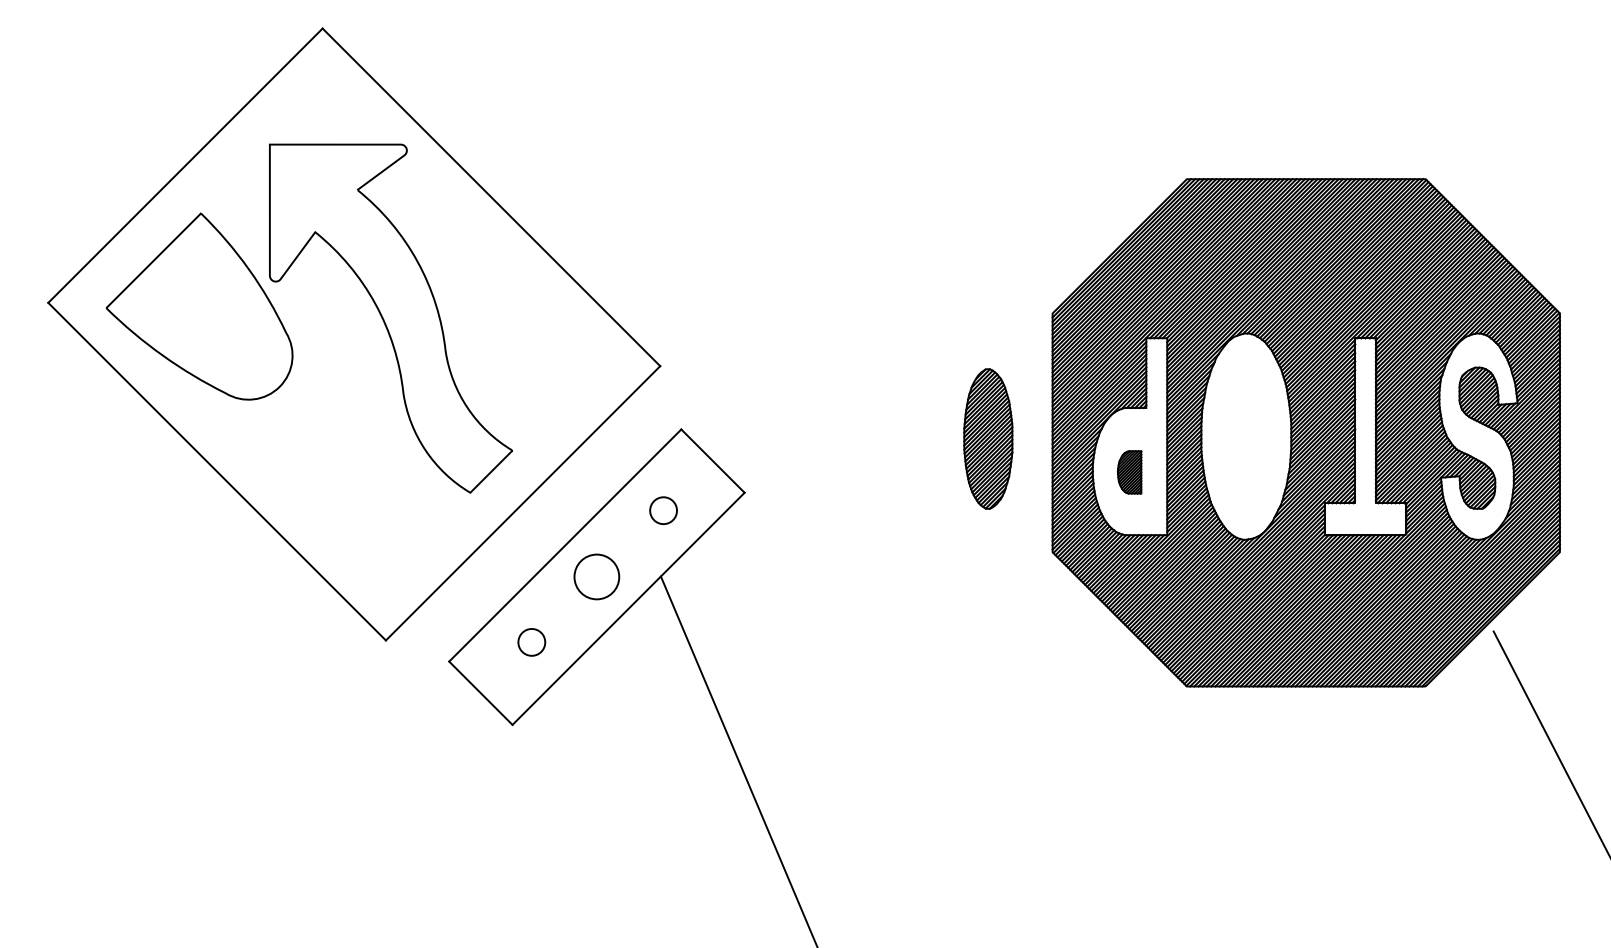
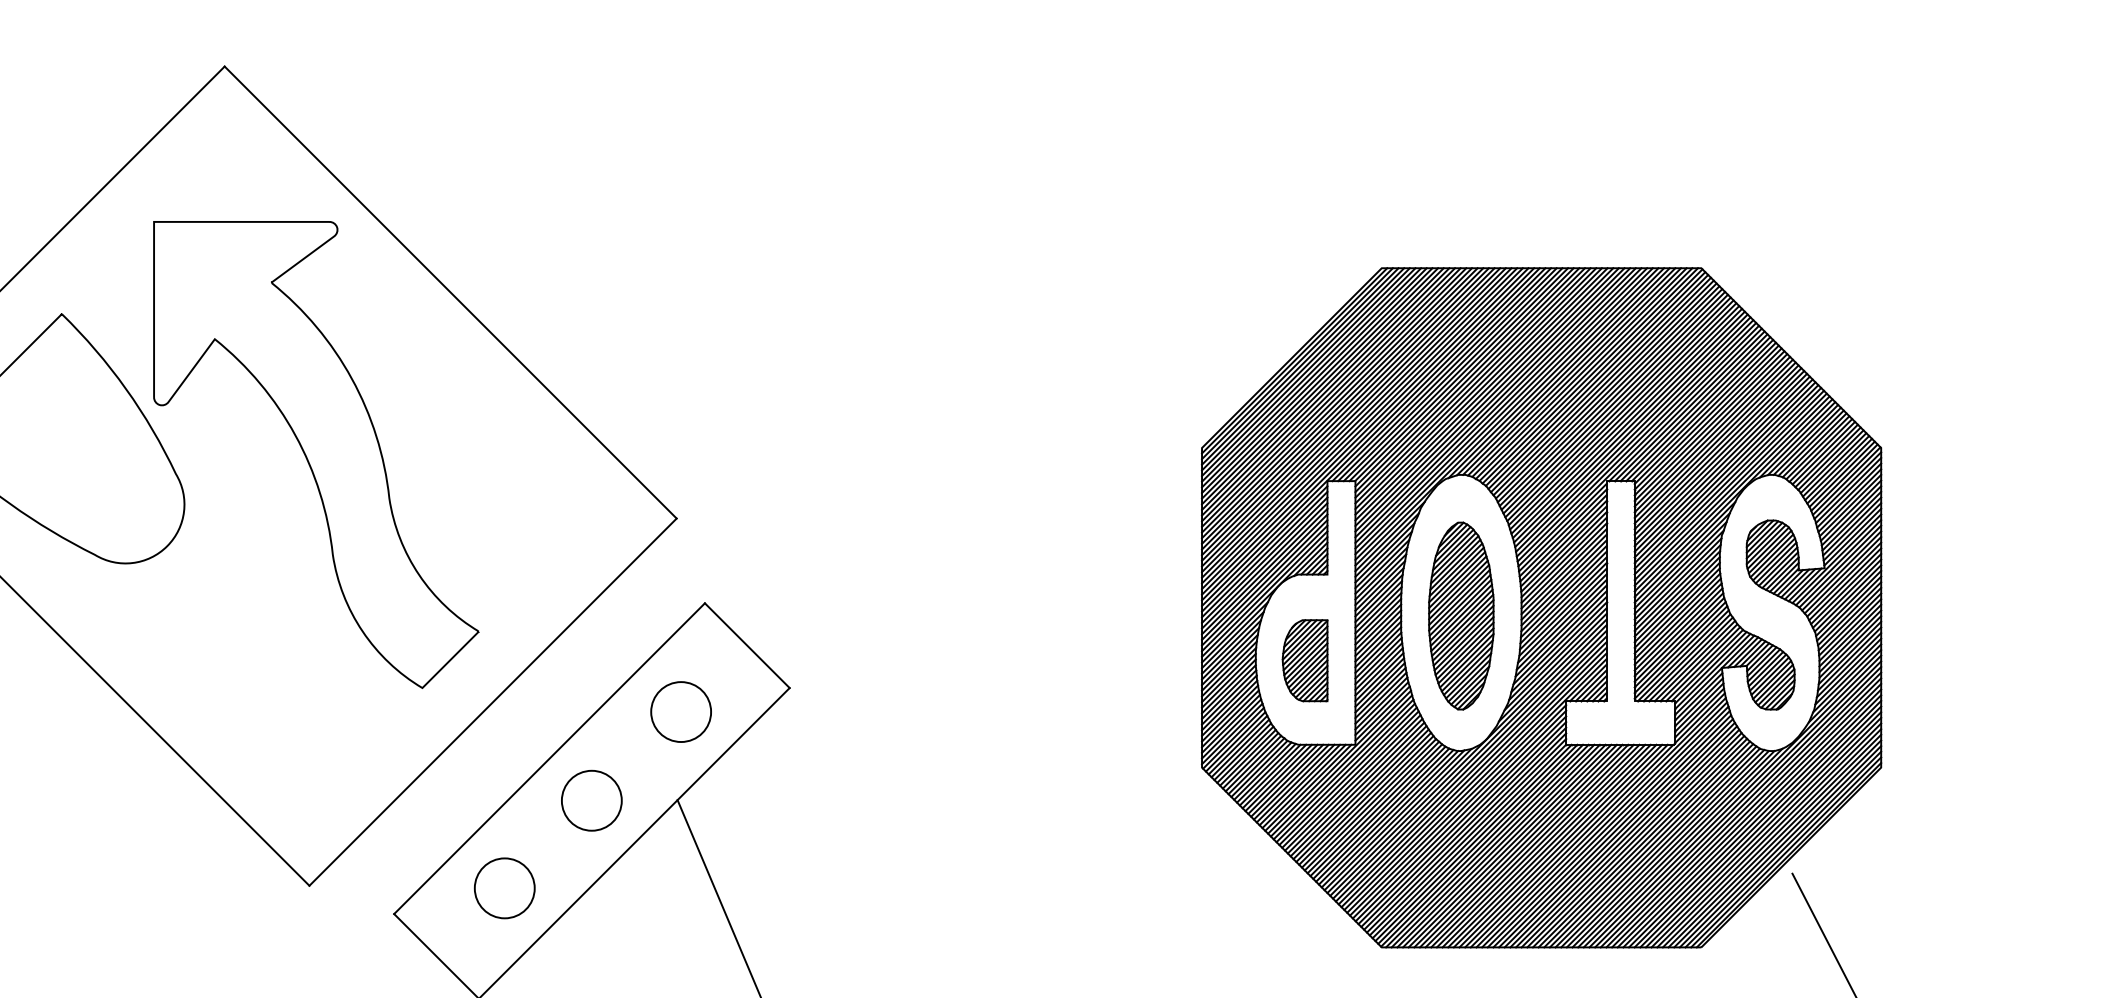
part: (988, 438) -> (1461, 615), moved
part: (1129, 472) -> (1304, 660), size x1.43
circle: (663, 510) -> (681, 711), size x1.67
circle: (531, 642) -> (504, 888), size x1.67

